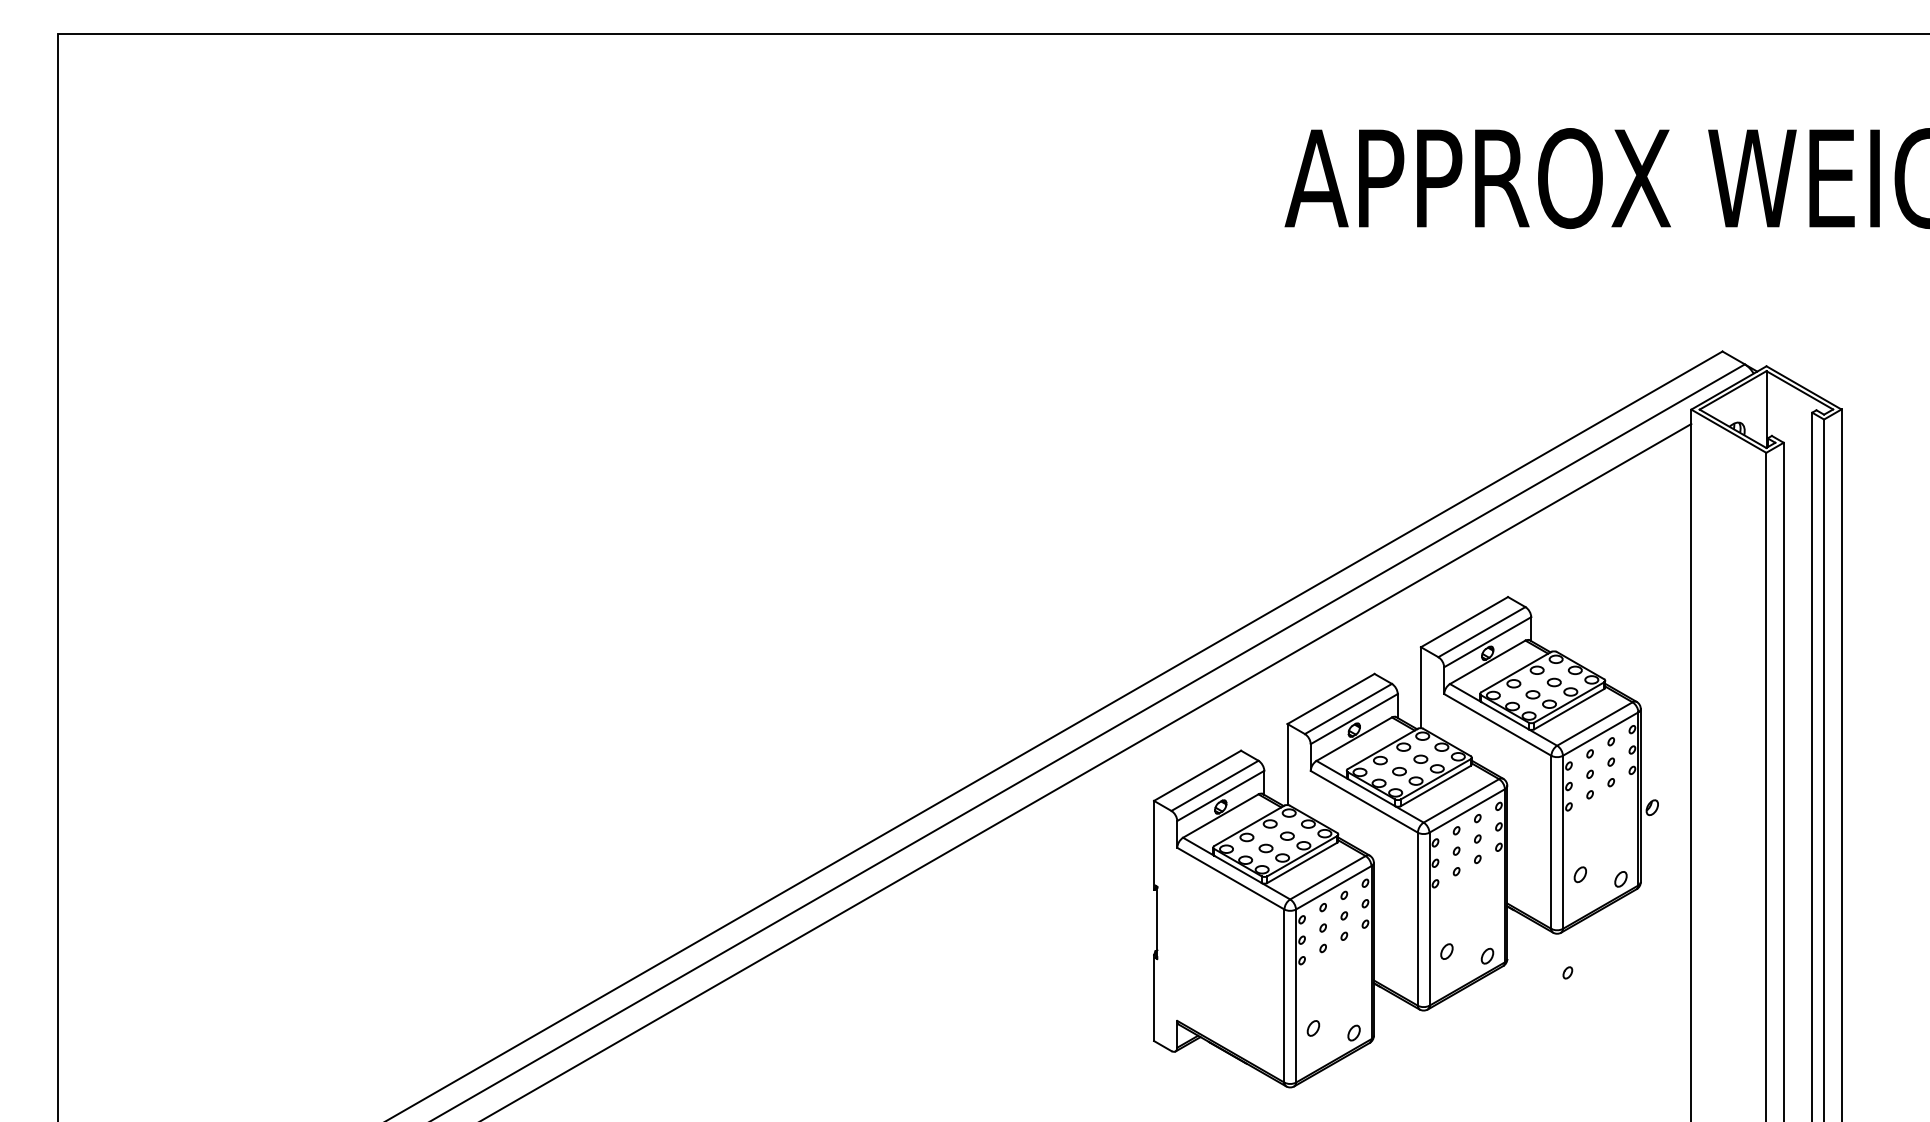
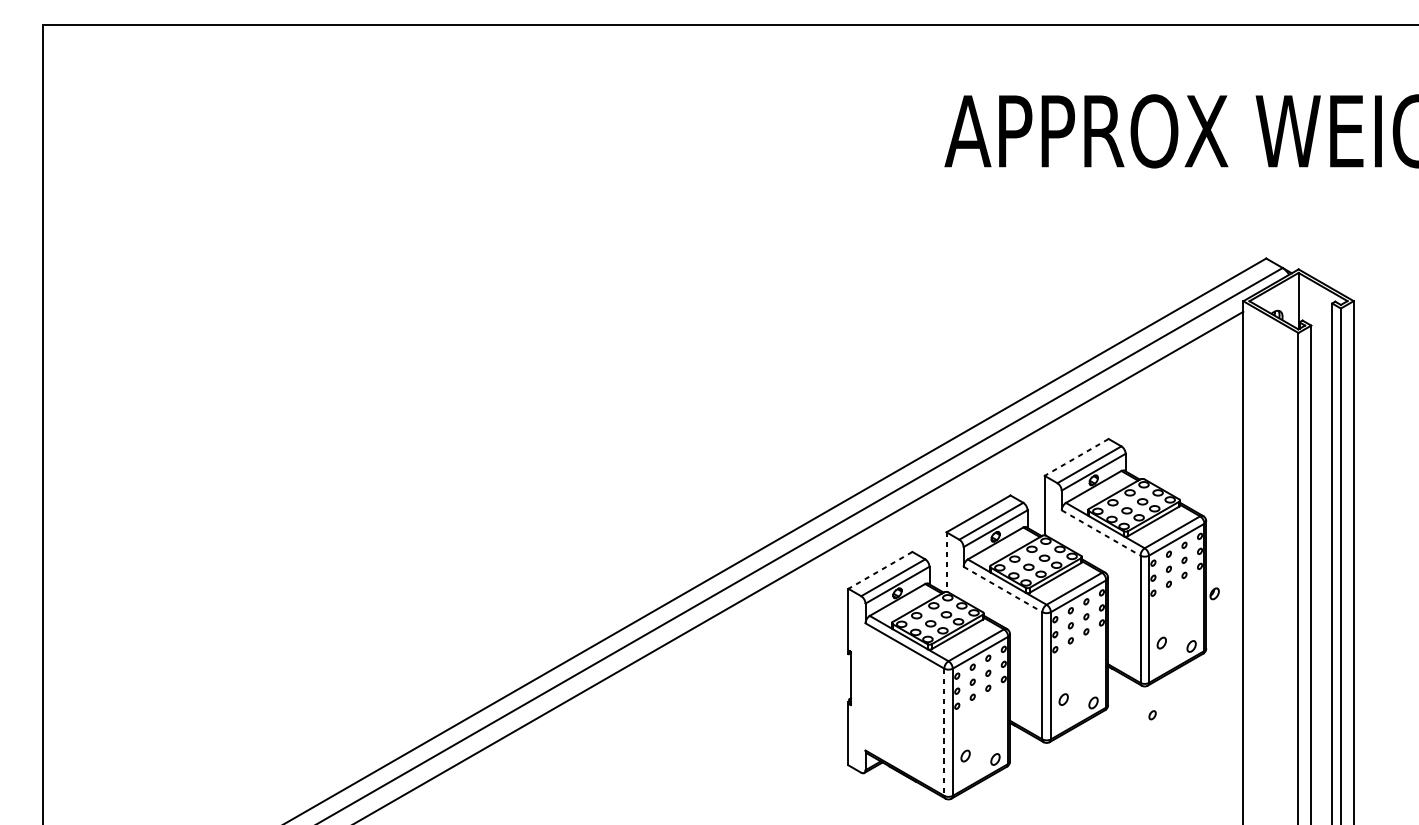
line: (1464, 622) -> (1076, 457), solid -> dashed
line: (1497, 724) -> (1100, 532), solid -> dashed
line: (1287, 764) -> (946, 562), solid -> dashed
line: (1197, 776) -> (880, 570), solid -> dashed
line: (1364, 801) -> (1003, 589), solid -> dashed
line: (1284, 996) -> (944, 732), solid -> dashed

